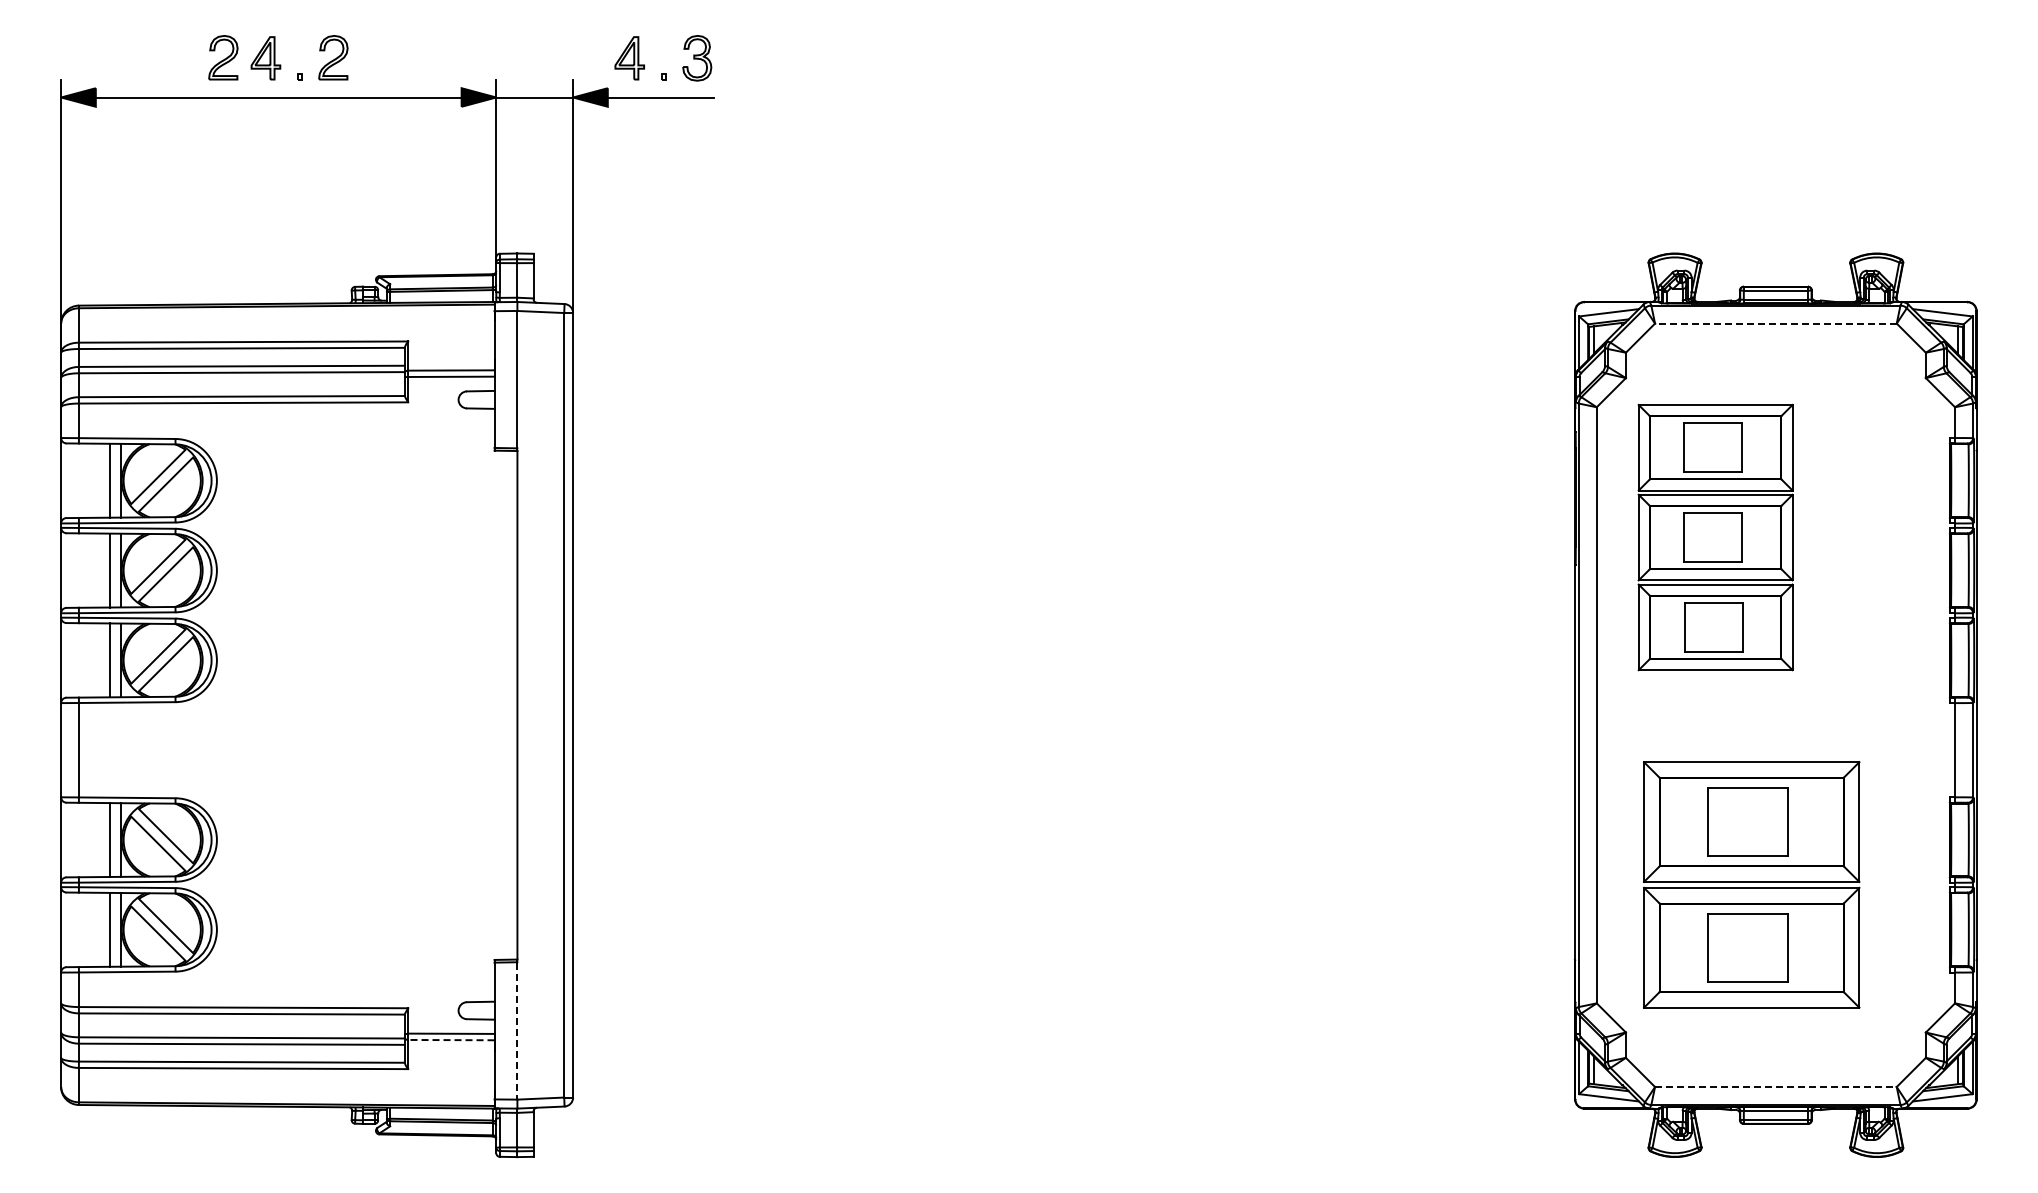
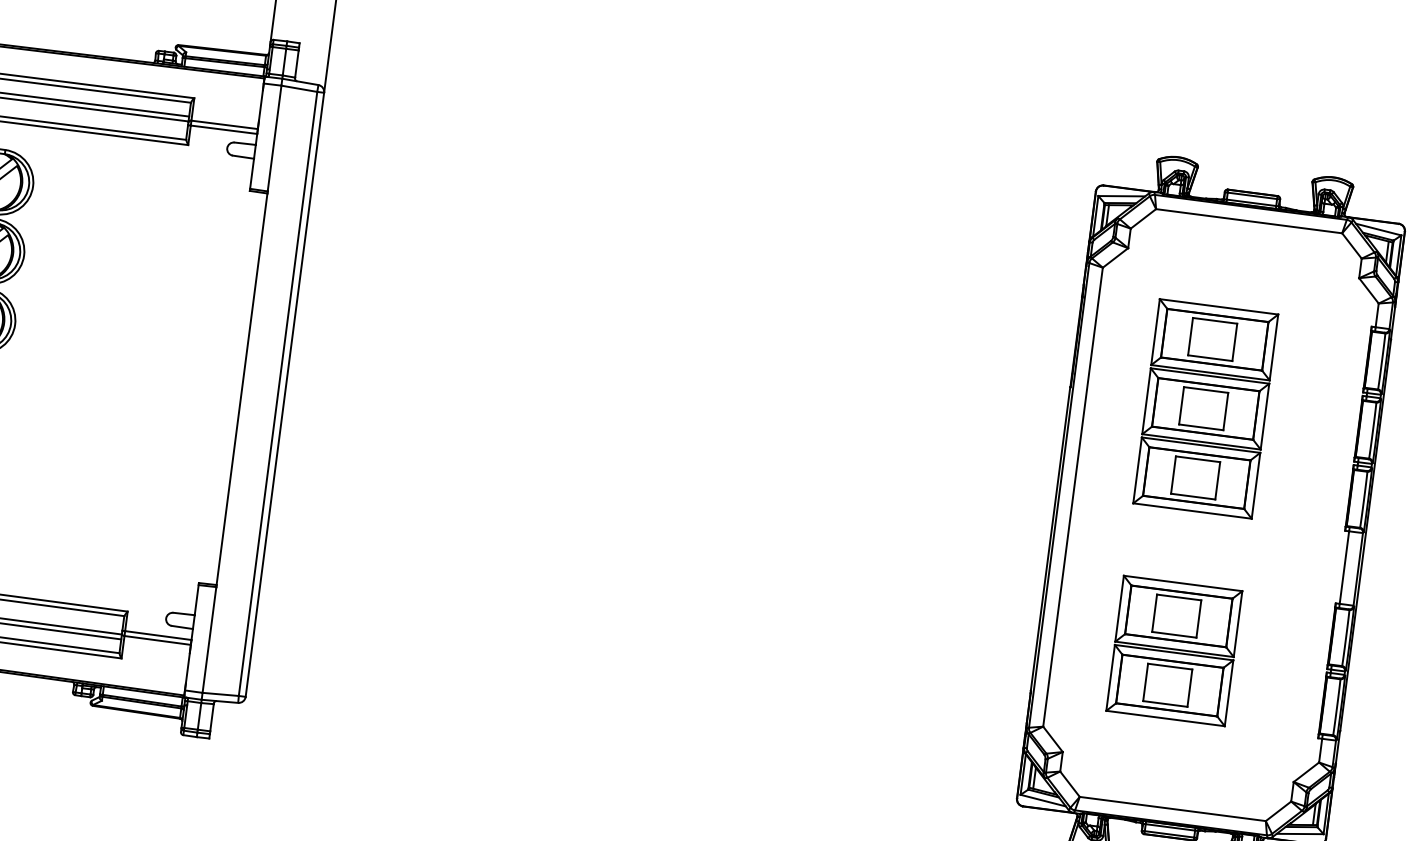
line: (1775, 323) -> (1248, 221), dashed -> solid
part: (1715, 537) -> (1205, 408), moved
part: (1751, 884) -> (1174, 650), size x0.71
line: (517, 1031) -> (209, 640), dashed -> solid
line: (450, 1040) -> (156, 640), dashed -> solid
line: (1775, 1087) -> (1172, 809), dashed -> solid

